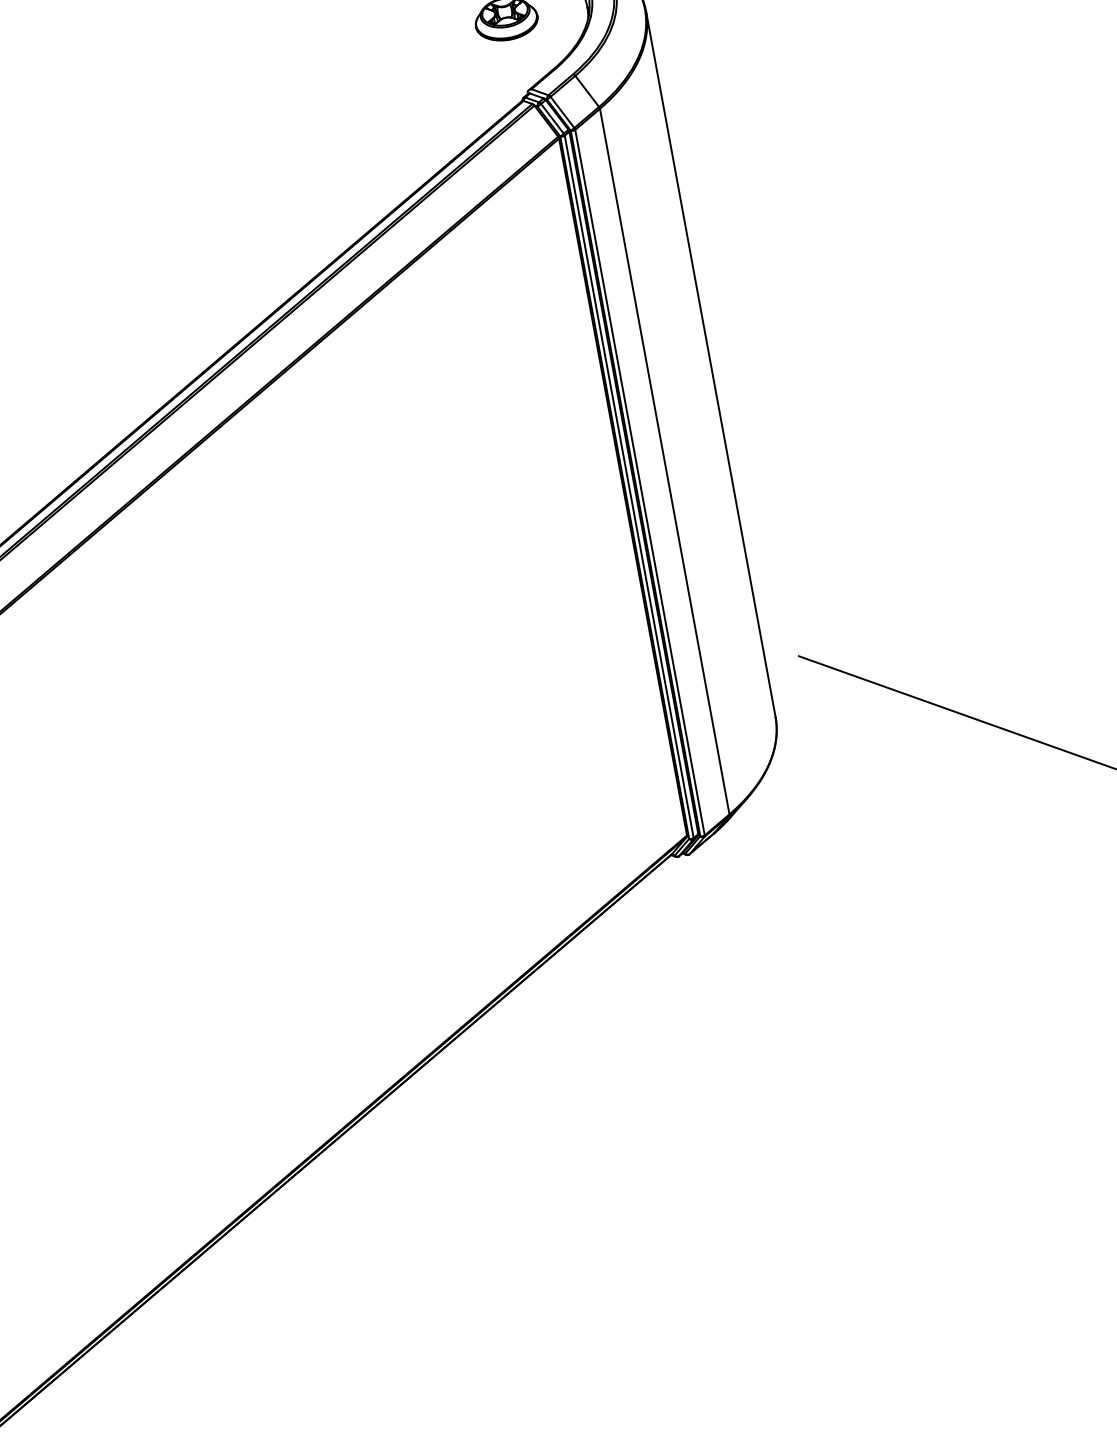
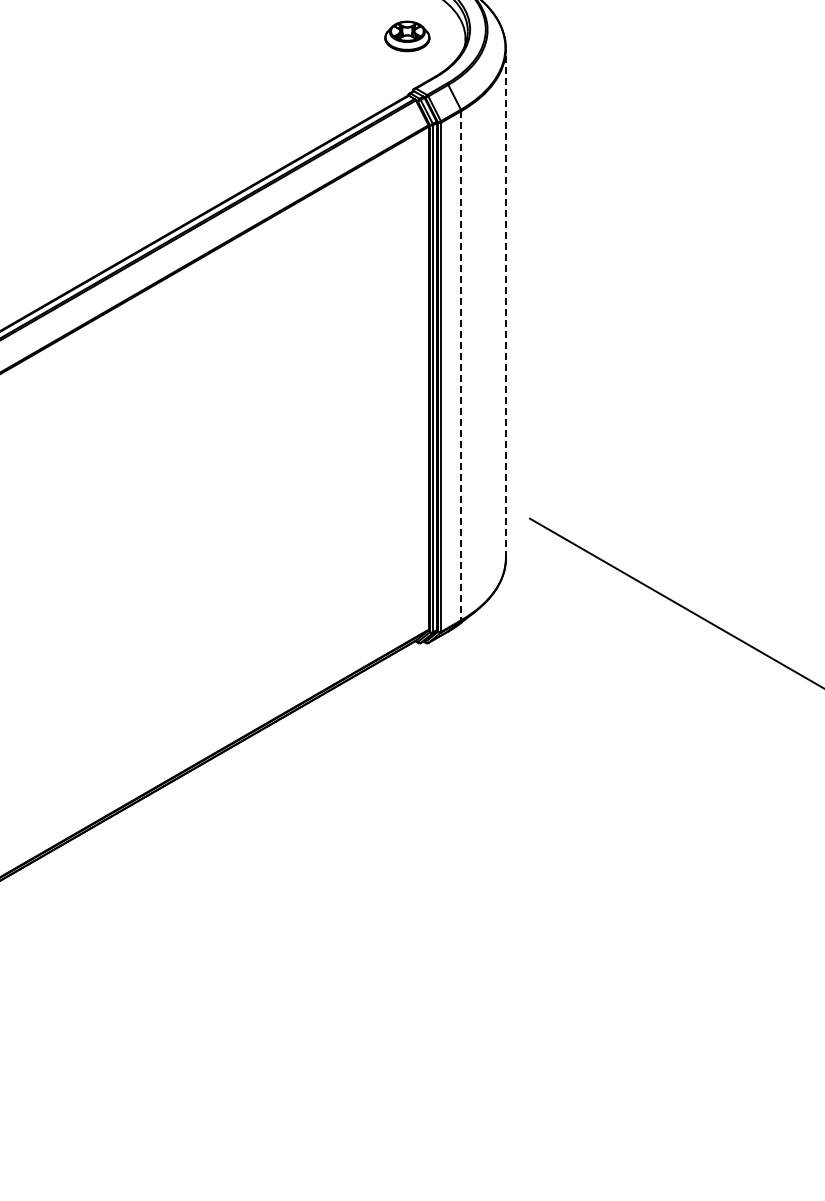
line: (710, 364) -> (505, 303), solid -> dashed
line: (664, 461) -> (461, 365), solid -> dashed

